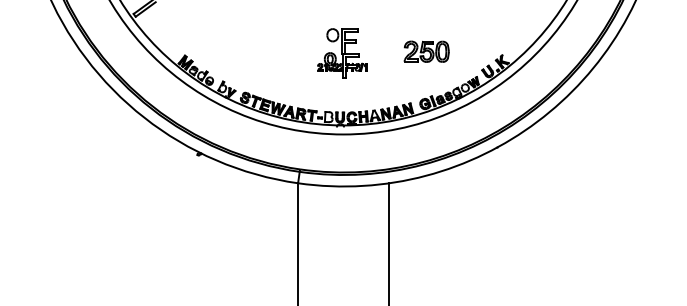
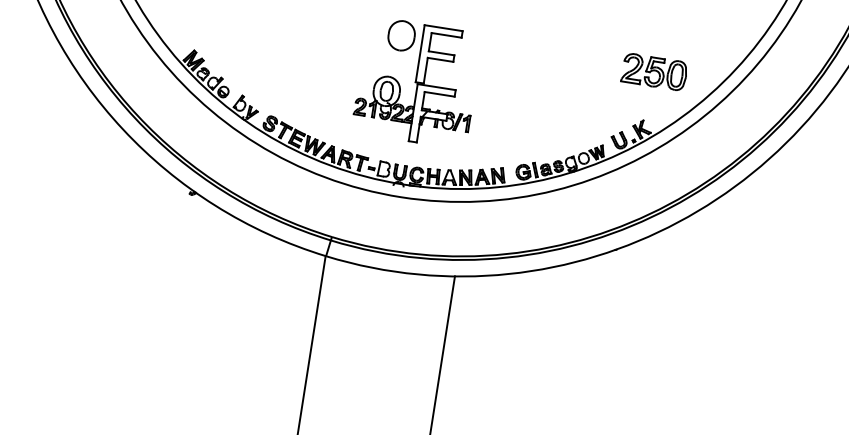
part: (426, 51) -> (654, 71), moved
part: (342, 53) -> (417, 82), size x1.67

